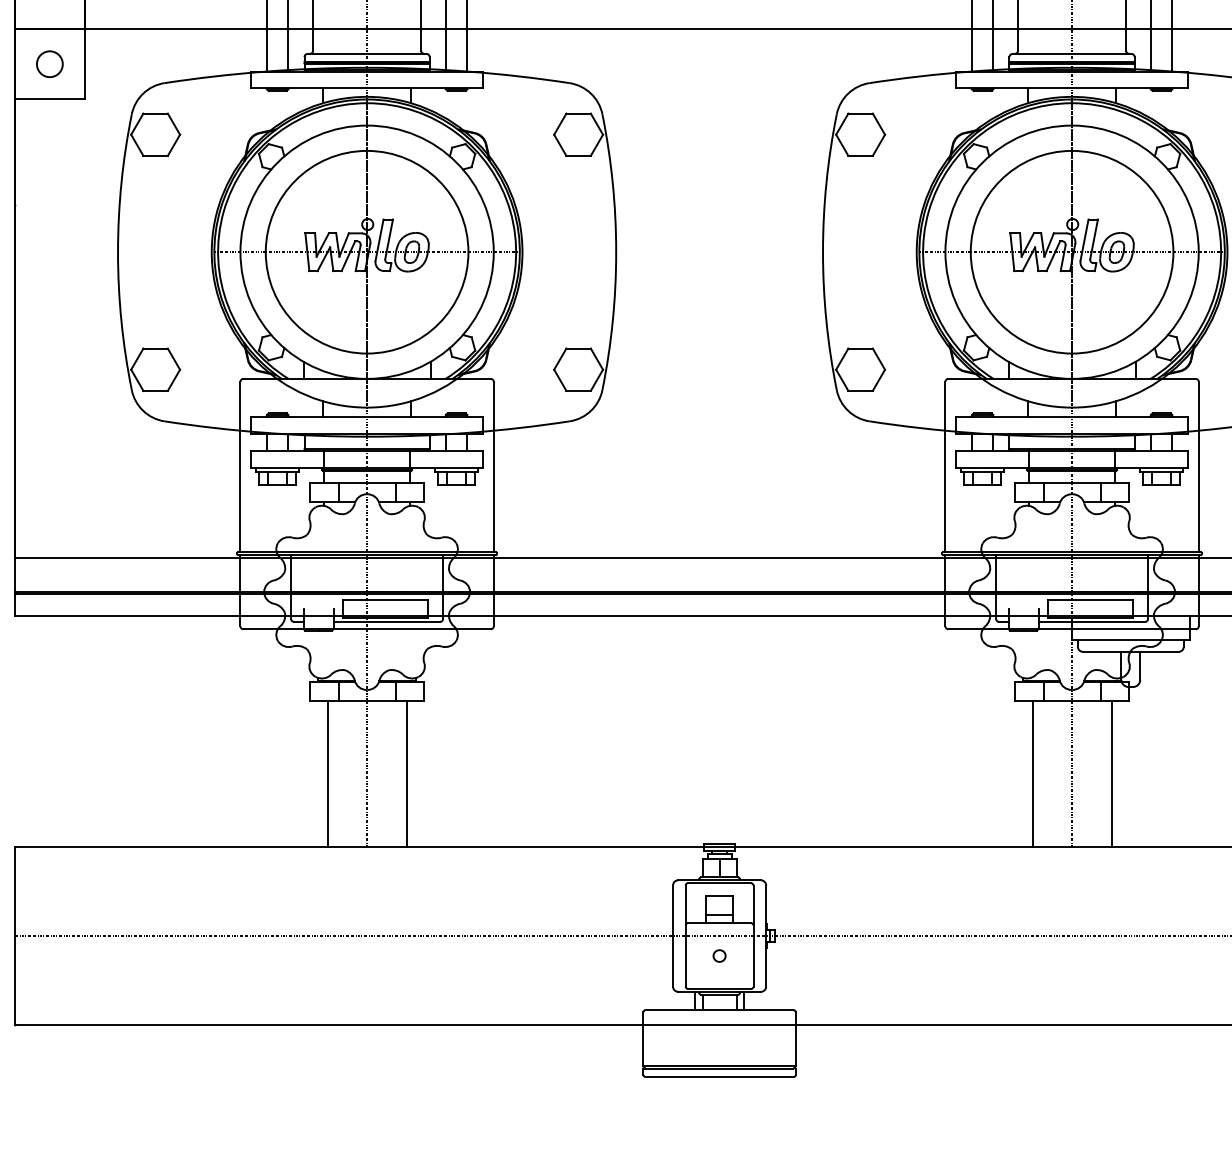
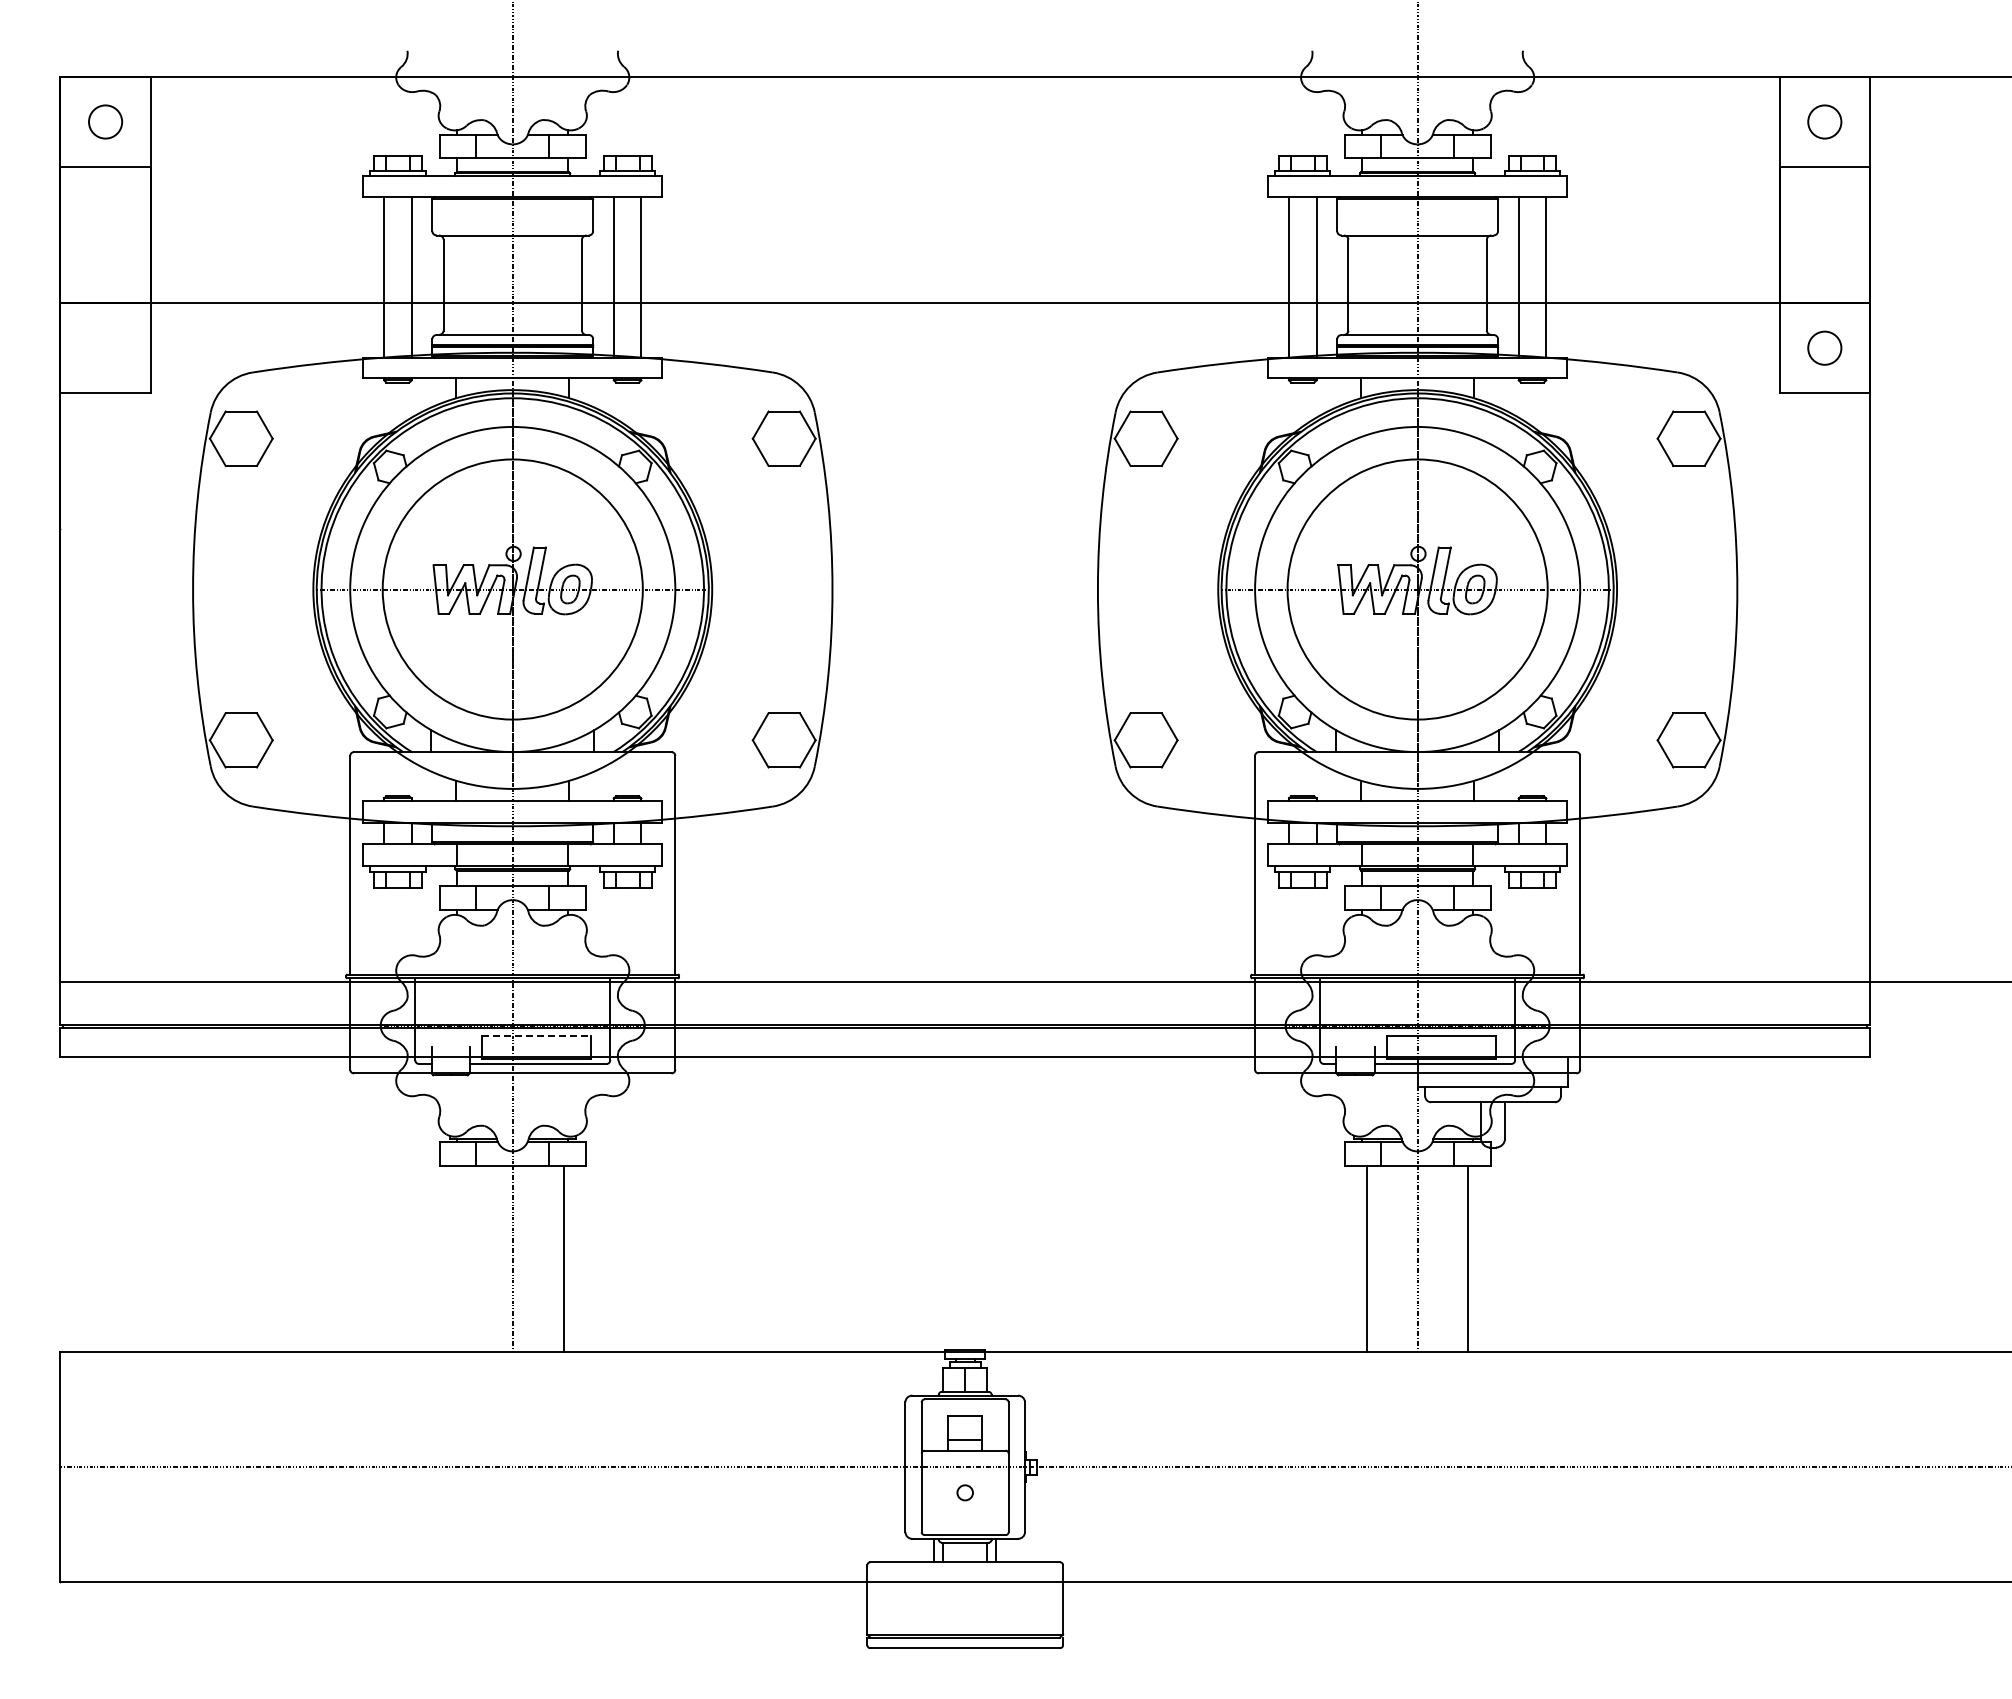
circle: (49, 63) -> (105, 347), removed
line: (385, 599) -> (536, 1035), solid -> dashed
line: (327, 773) -> (461, 1258), removed

